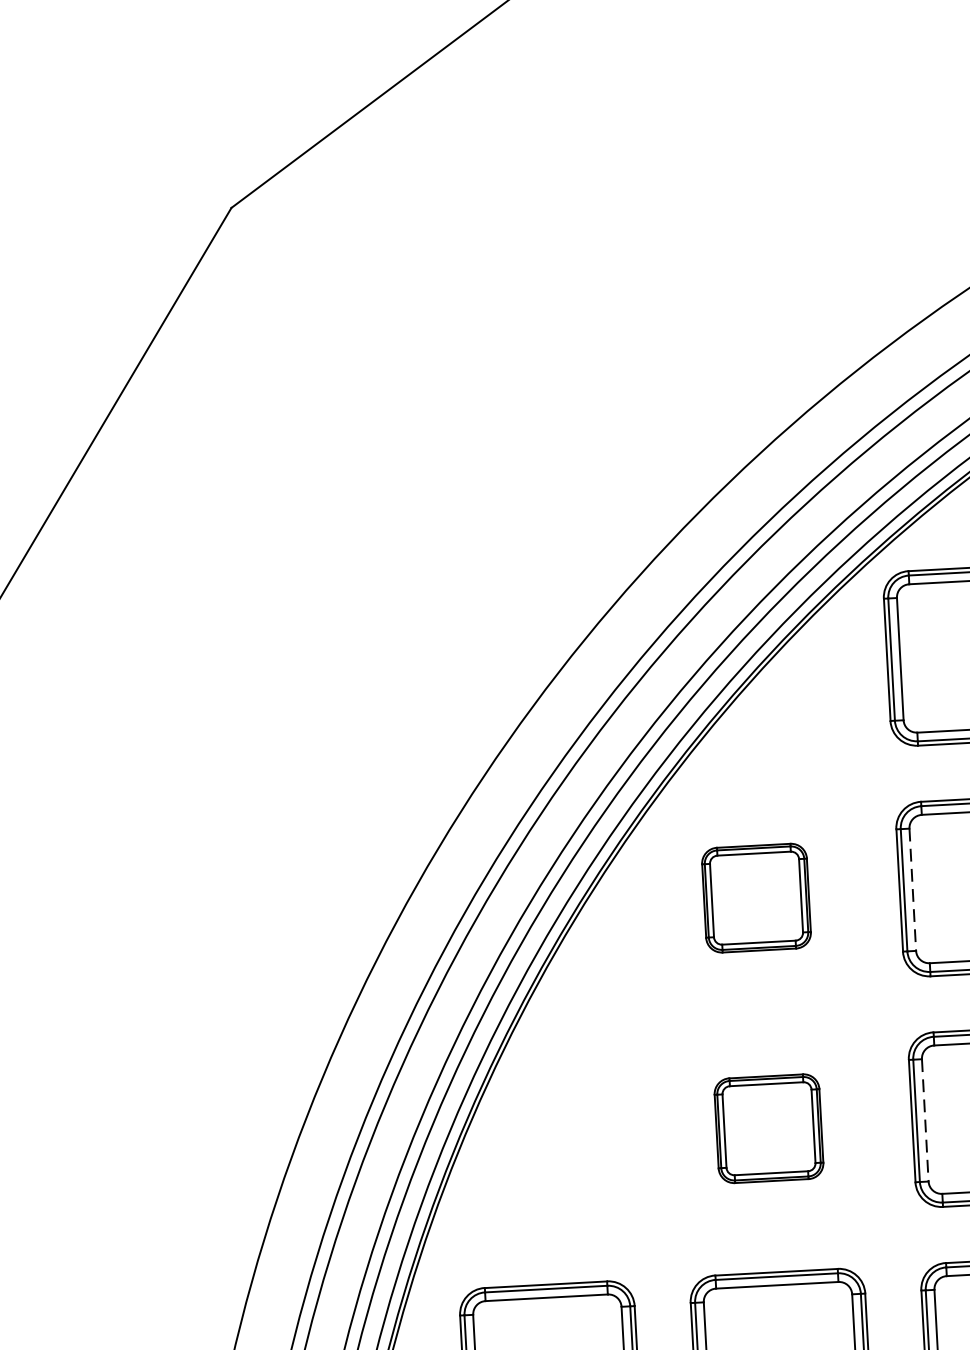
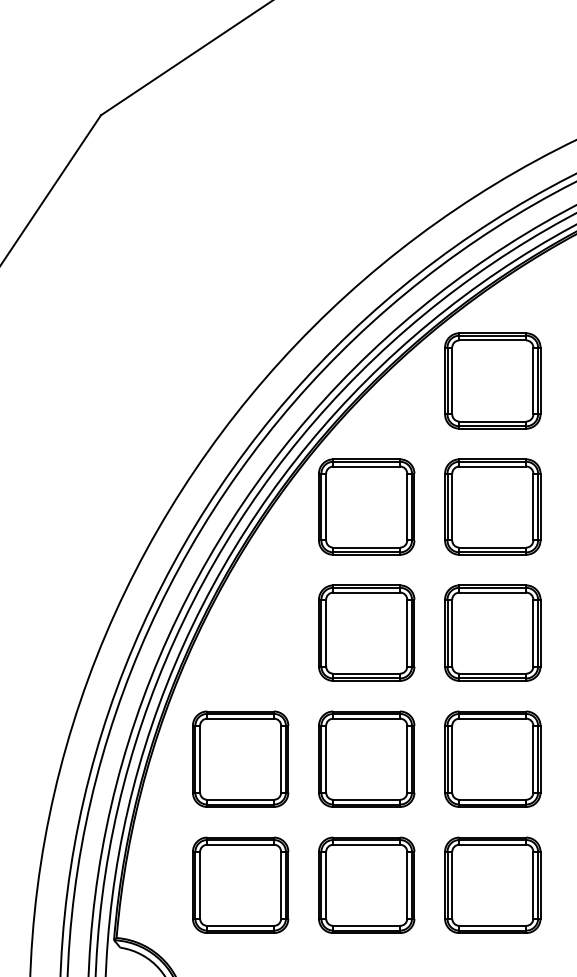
line: (913, 890) -> (452, 507), dashed -> solid
part: (755, 897) -> (366, 506), size x1.67
line: (925, 1121) -> (452, 633), dashed -> solid
part: (768, 1127) -> (366, 632), size x1.67

